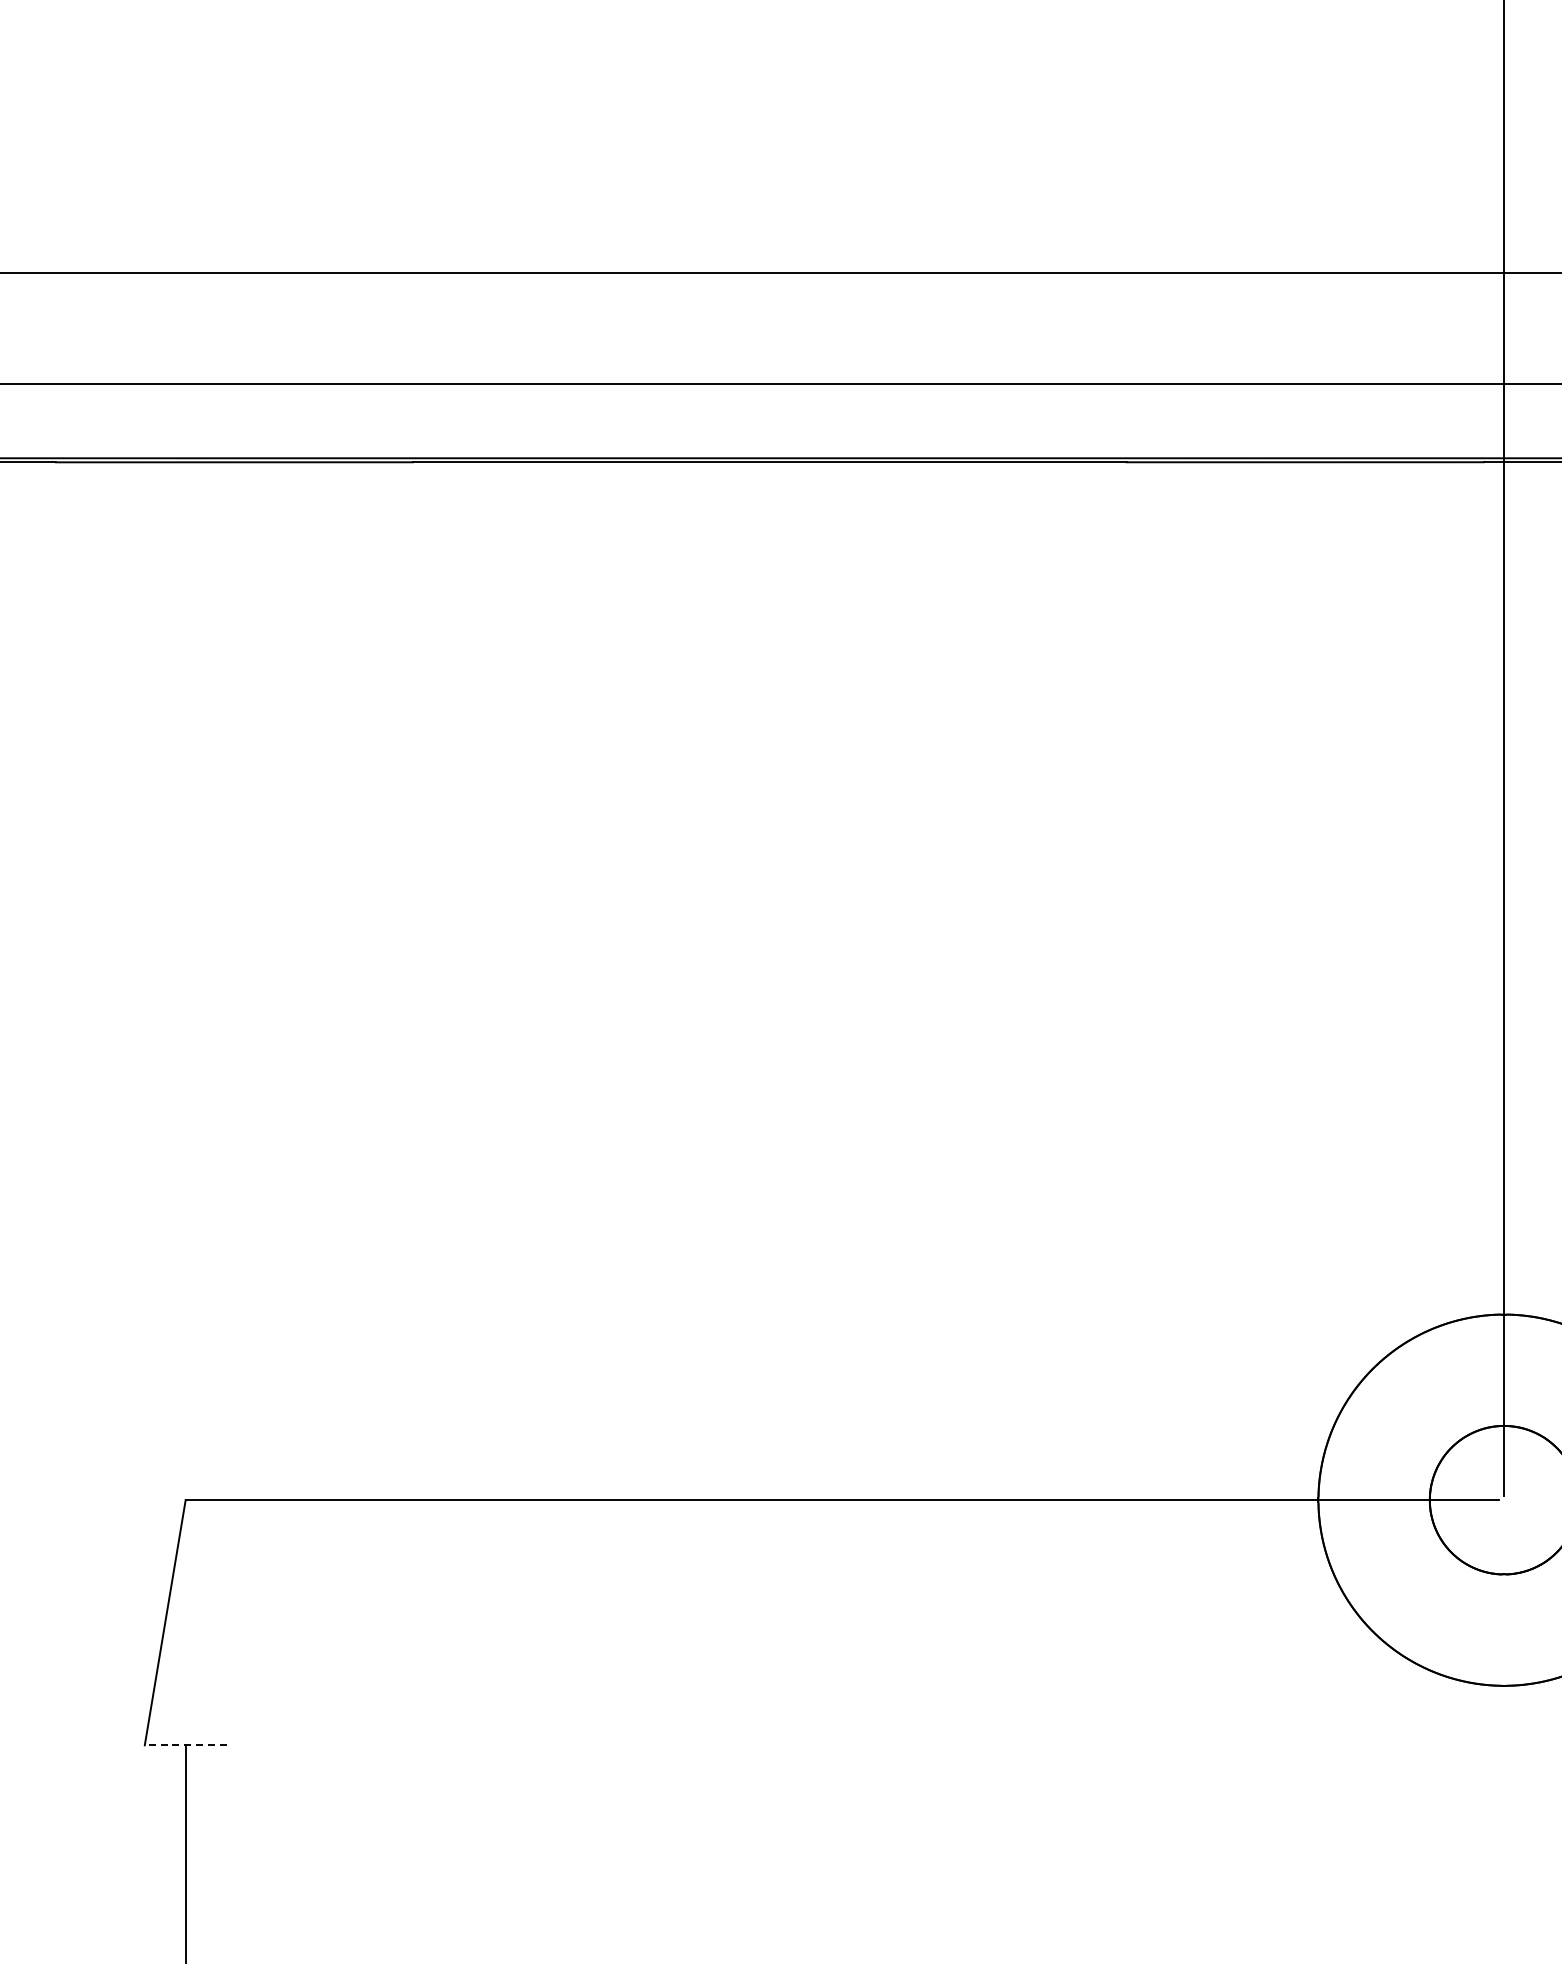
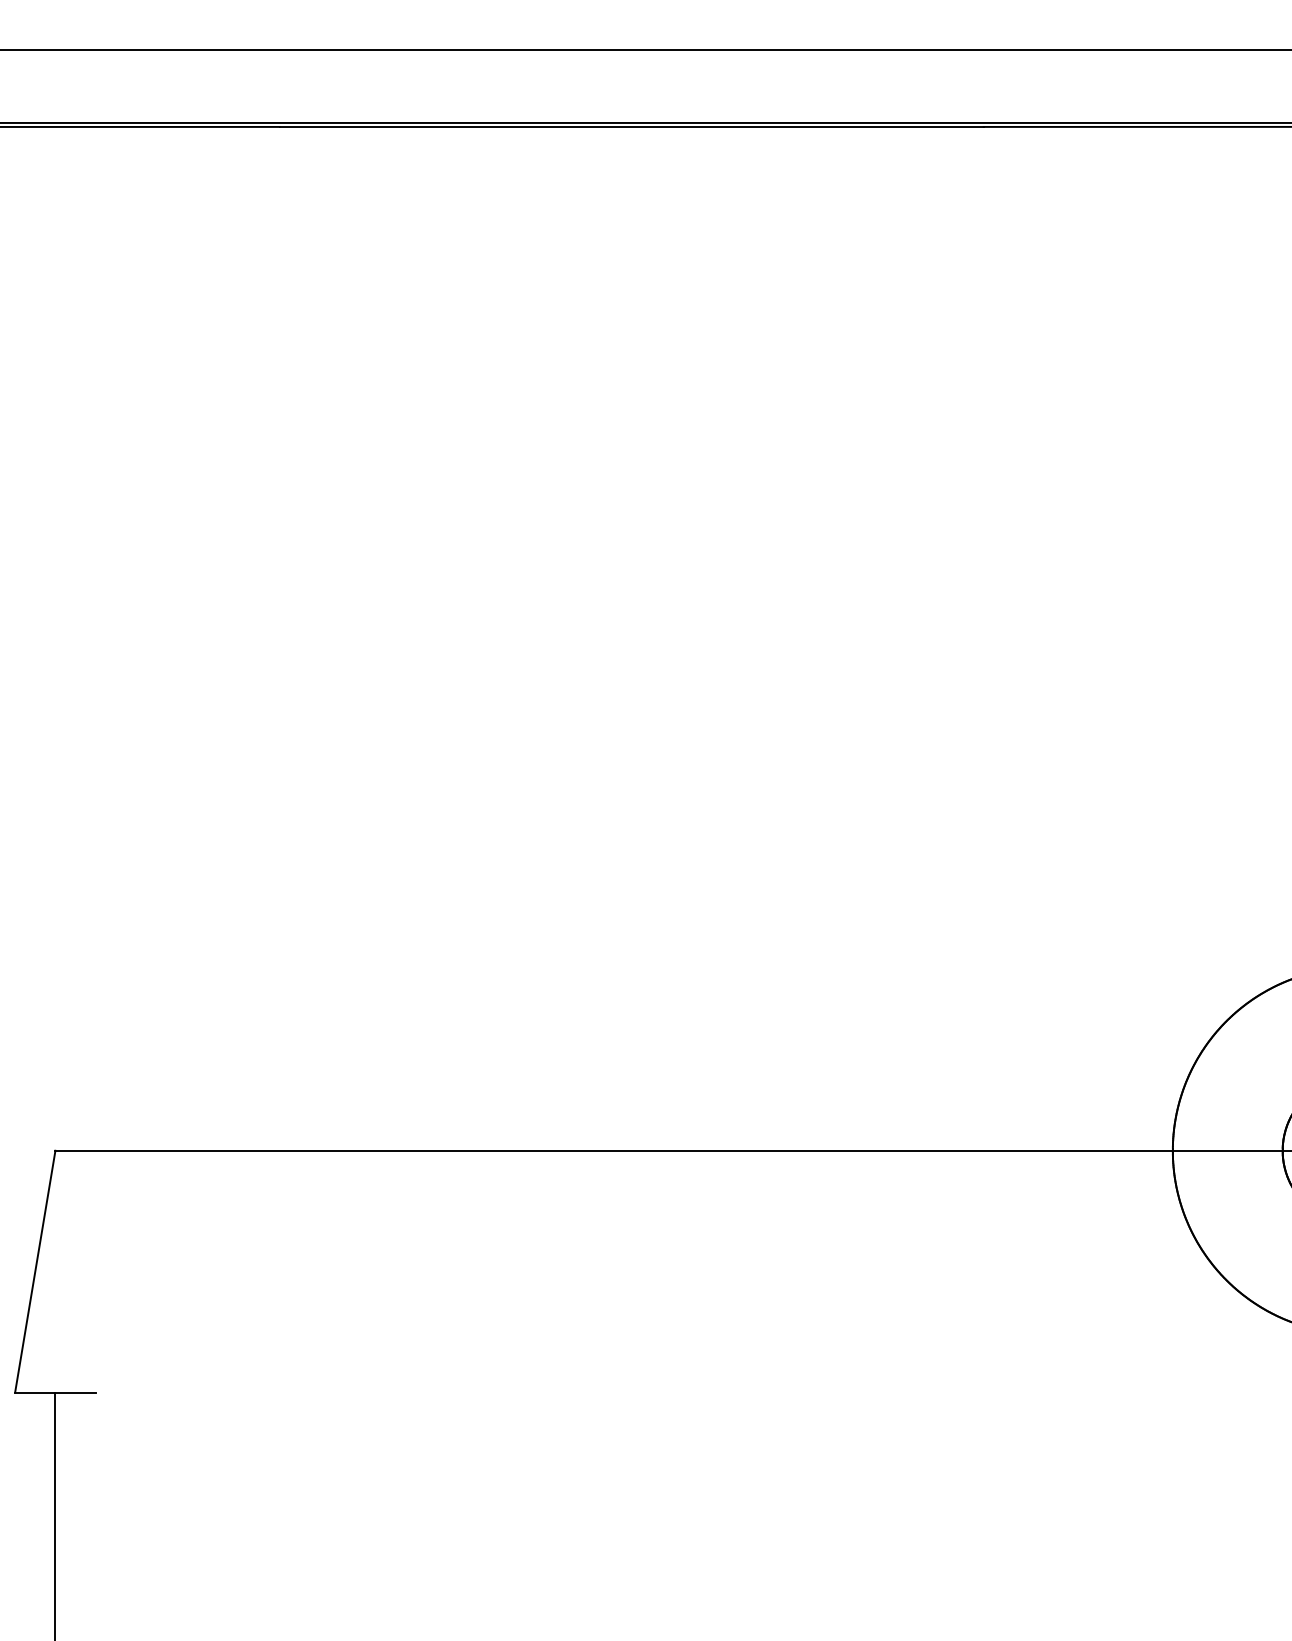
line: (185, 1745) -> (55, 1392), dashed -> solid

